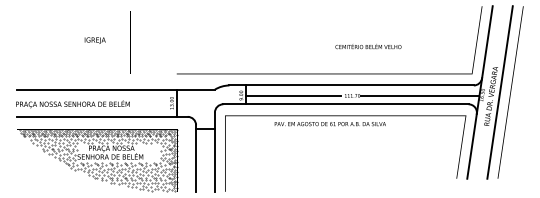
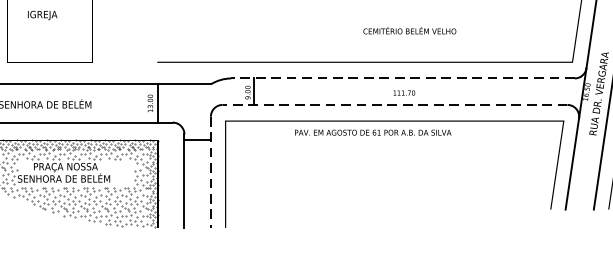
text: (368, 46) -> (409, 30), moved
line: (351, 85) -> (402, 78), solid -> dashed
line: (293, 96) -> (321, 93), removed
line: (420, 96) -> (499, 93), removed
line: (345, 104) -> (394, 105), solid -> dashed
line: (214, 152) -> (210, 172), solid -> dashed

